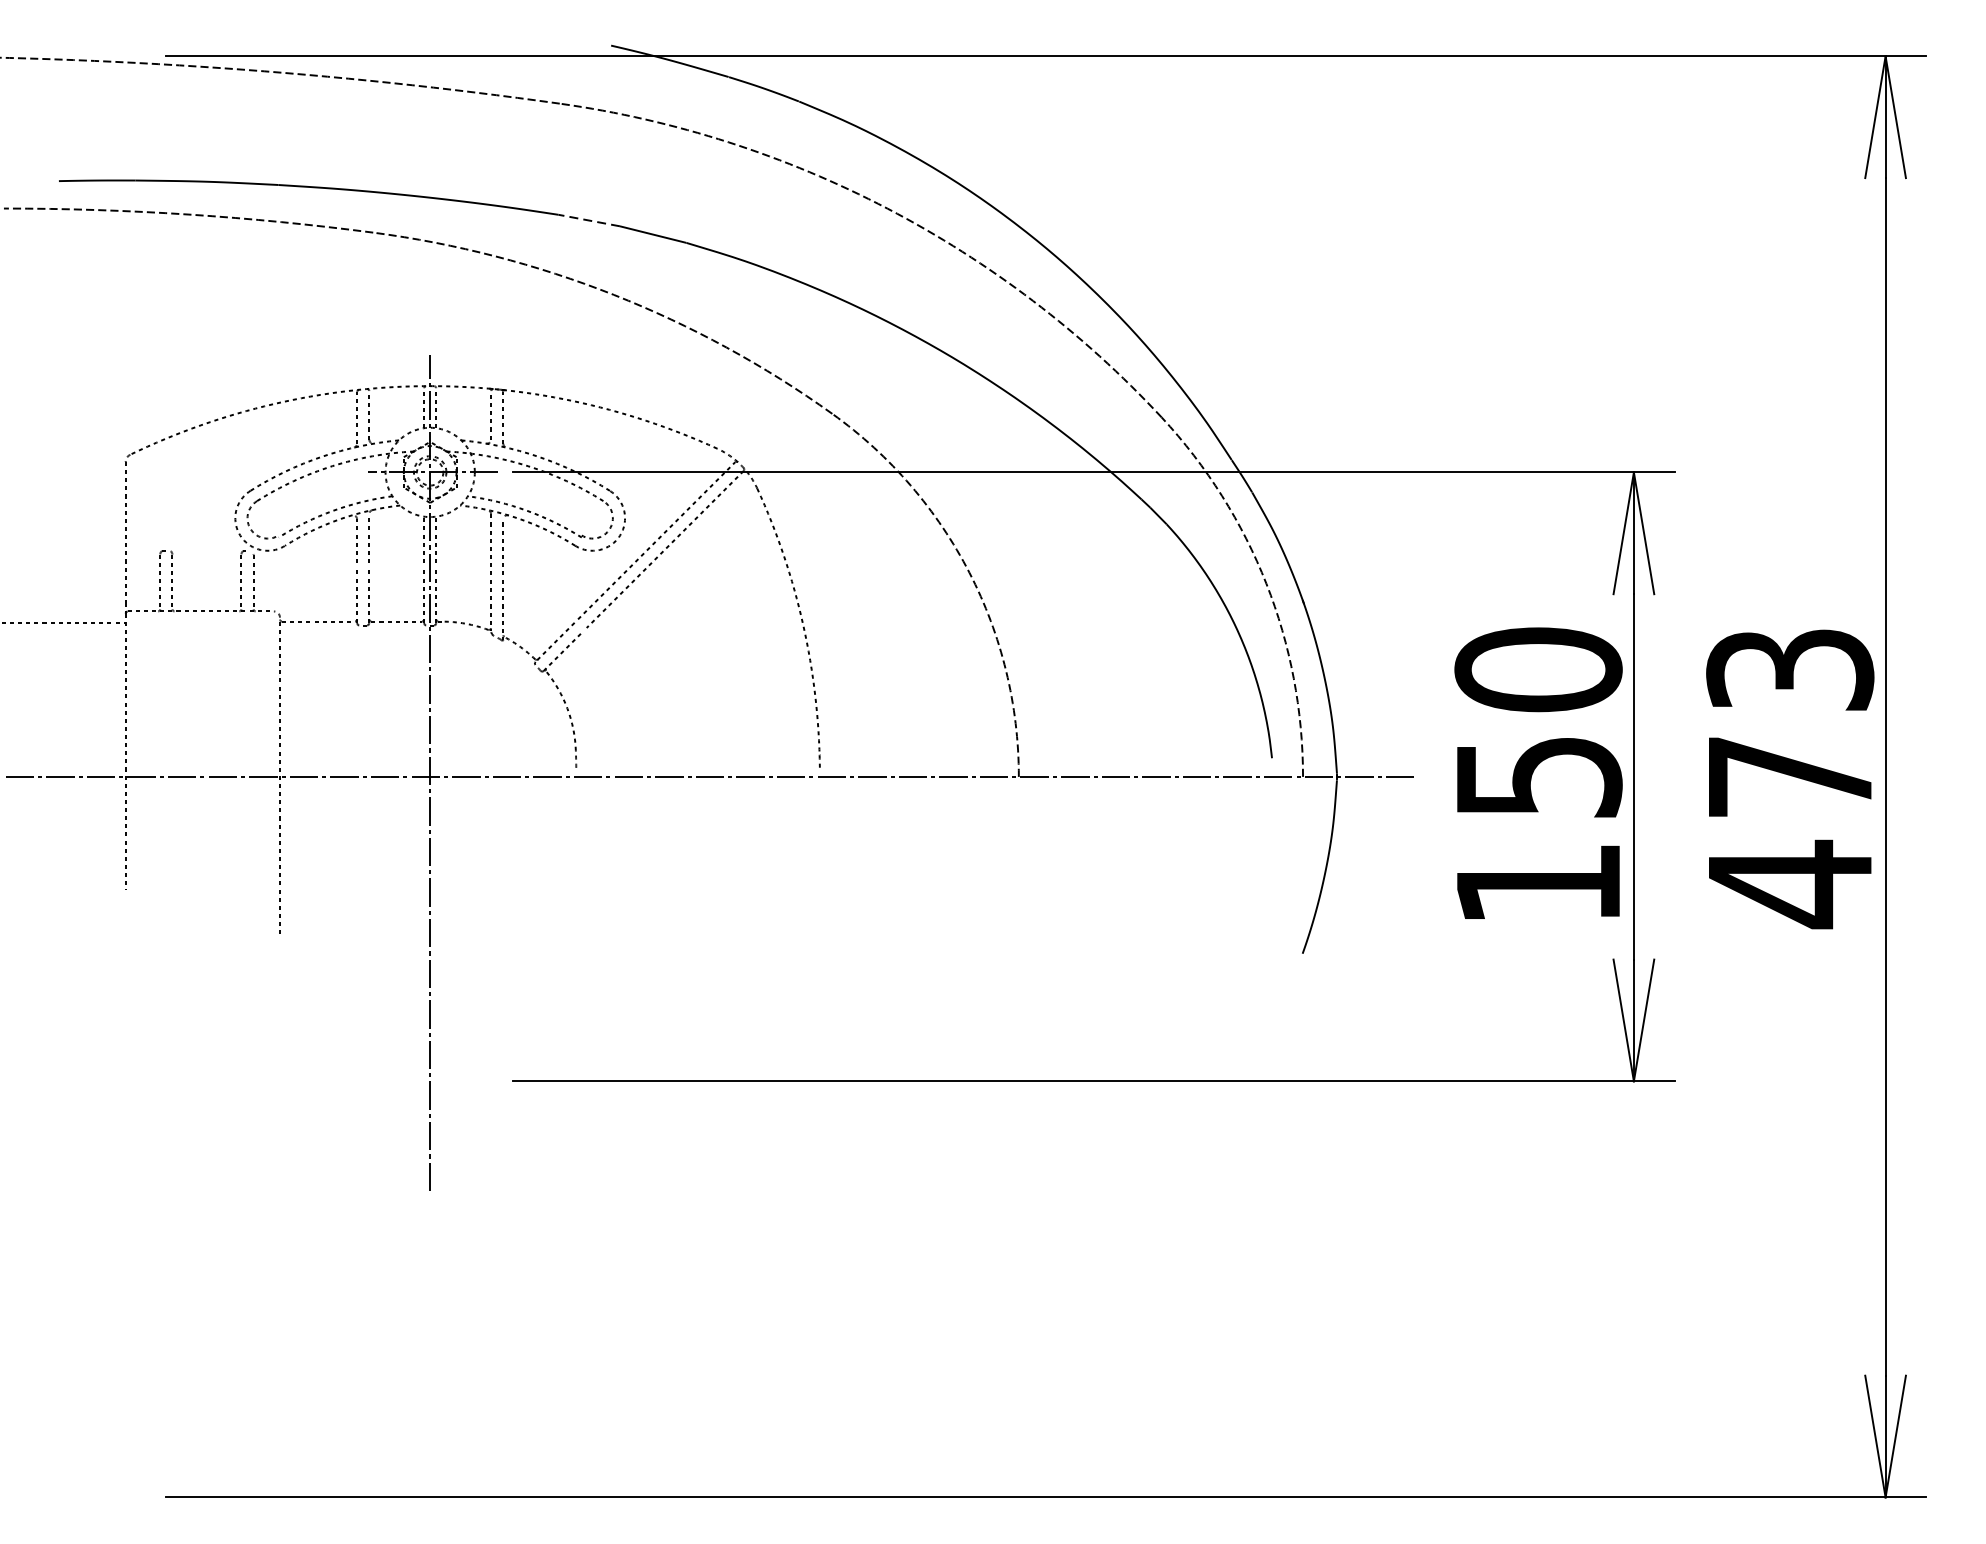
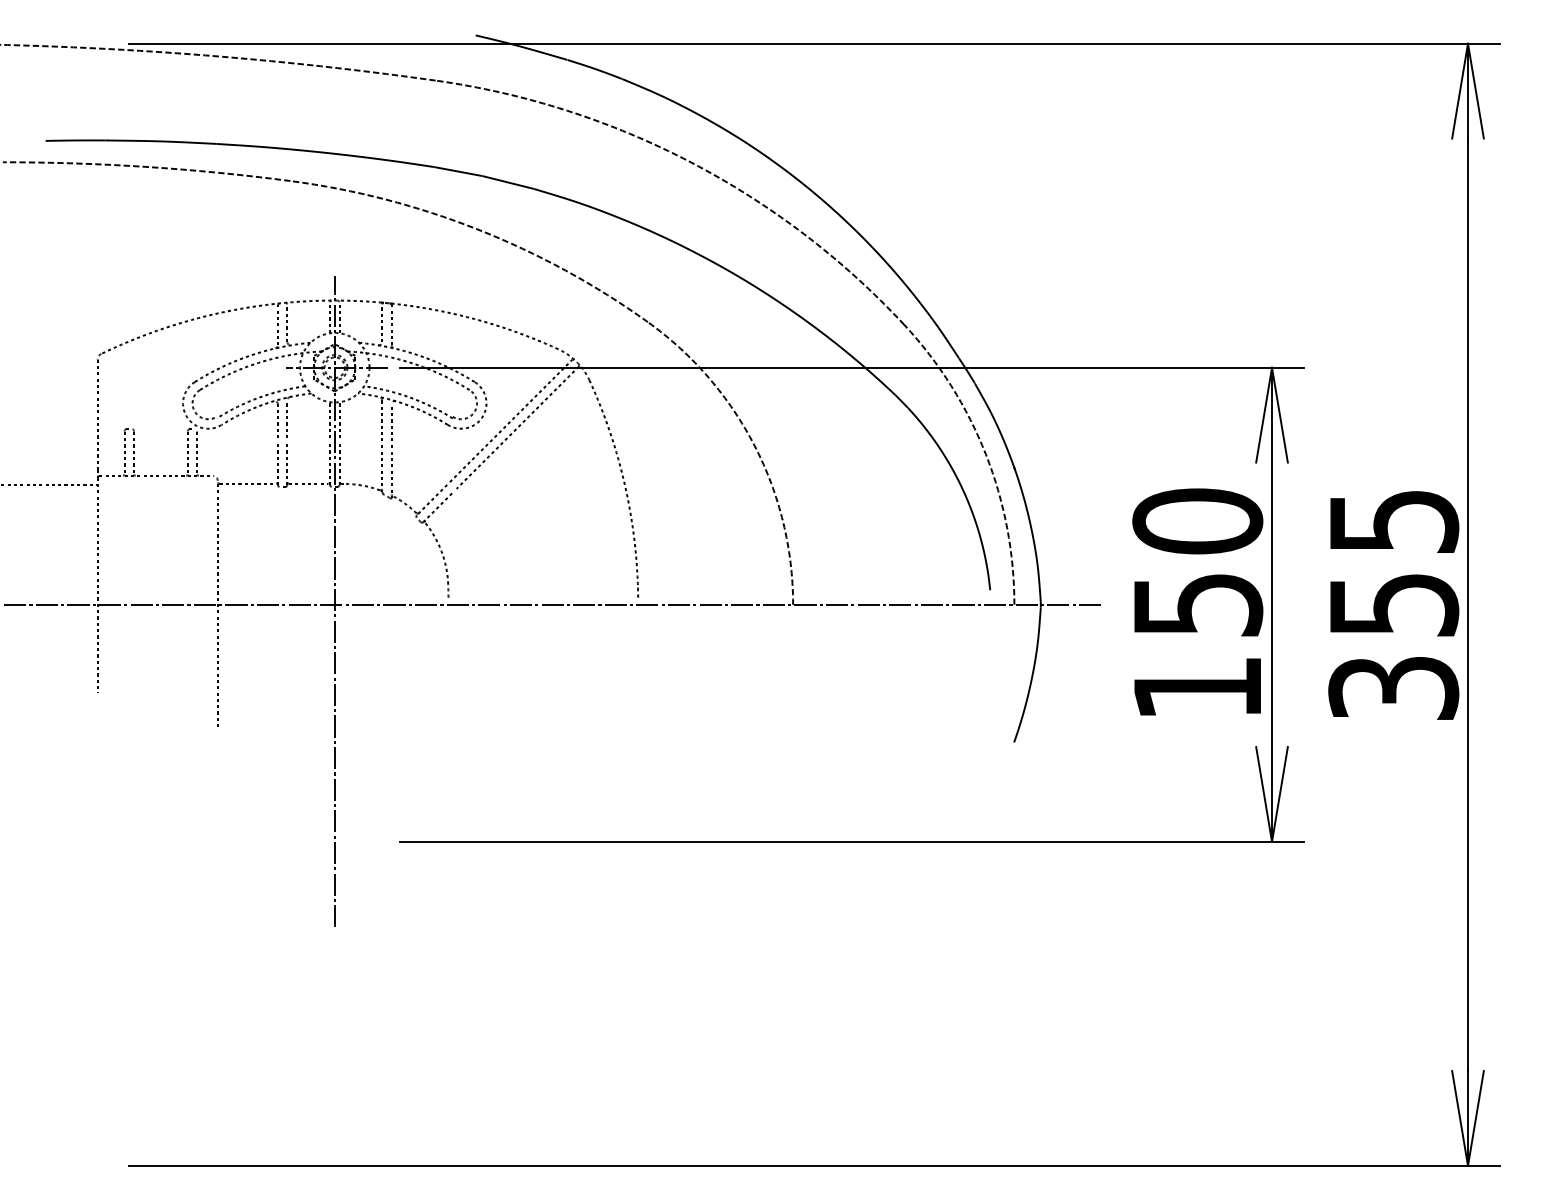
line: (589, 220) -> (458, 171), dashed -> solid
text: (1789, 779) -> (1393, 606), 473 -> 355

